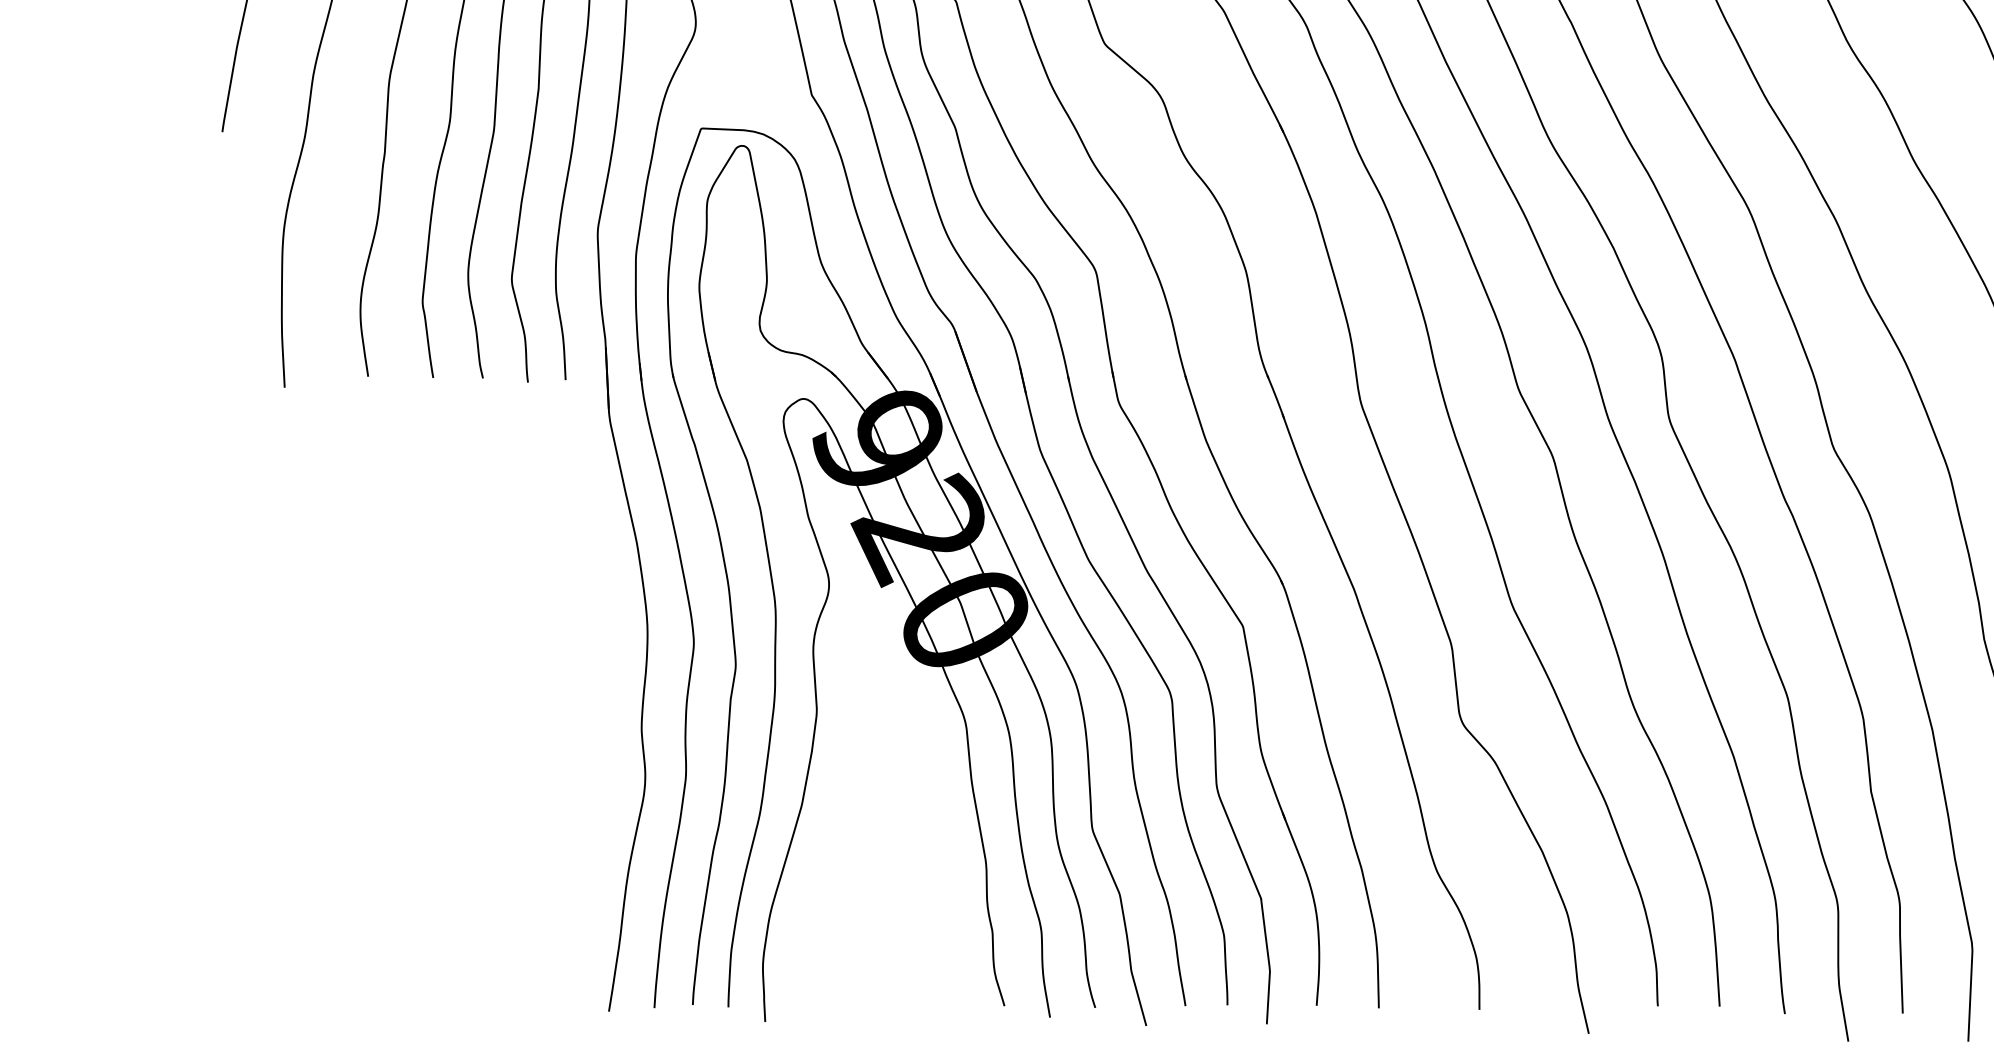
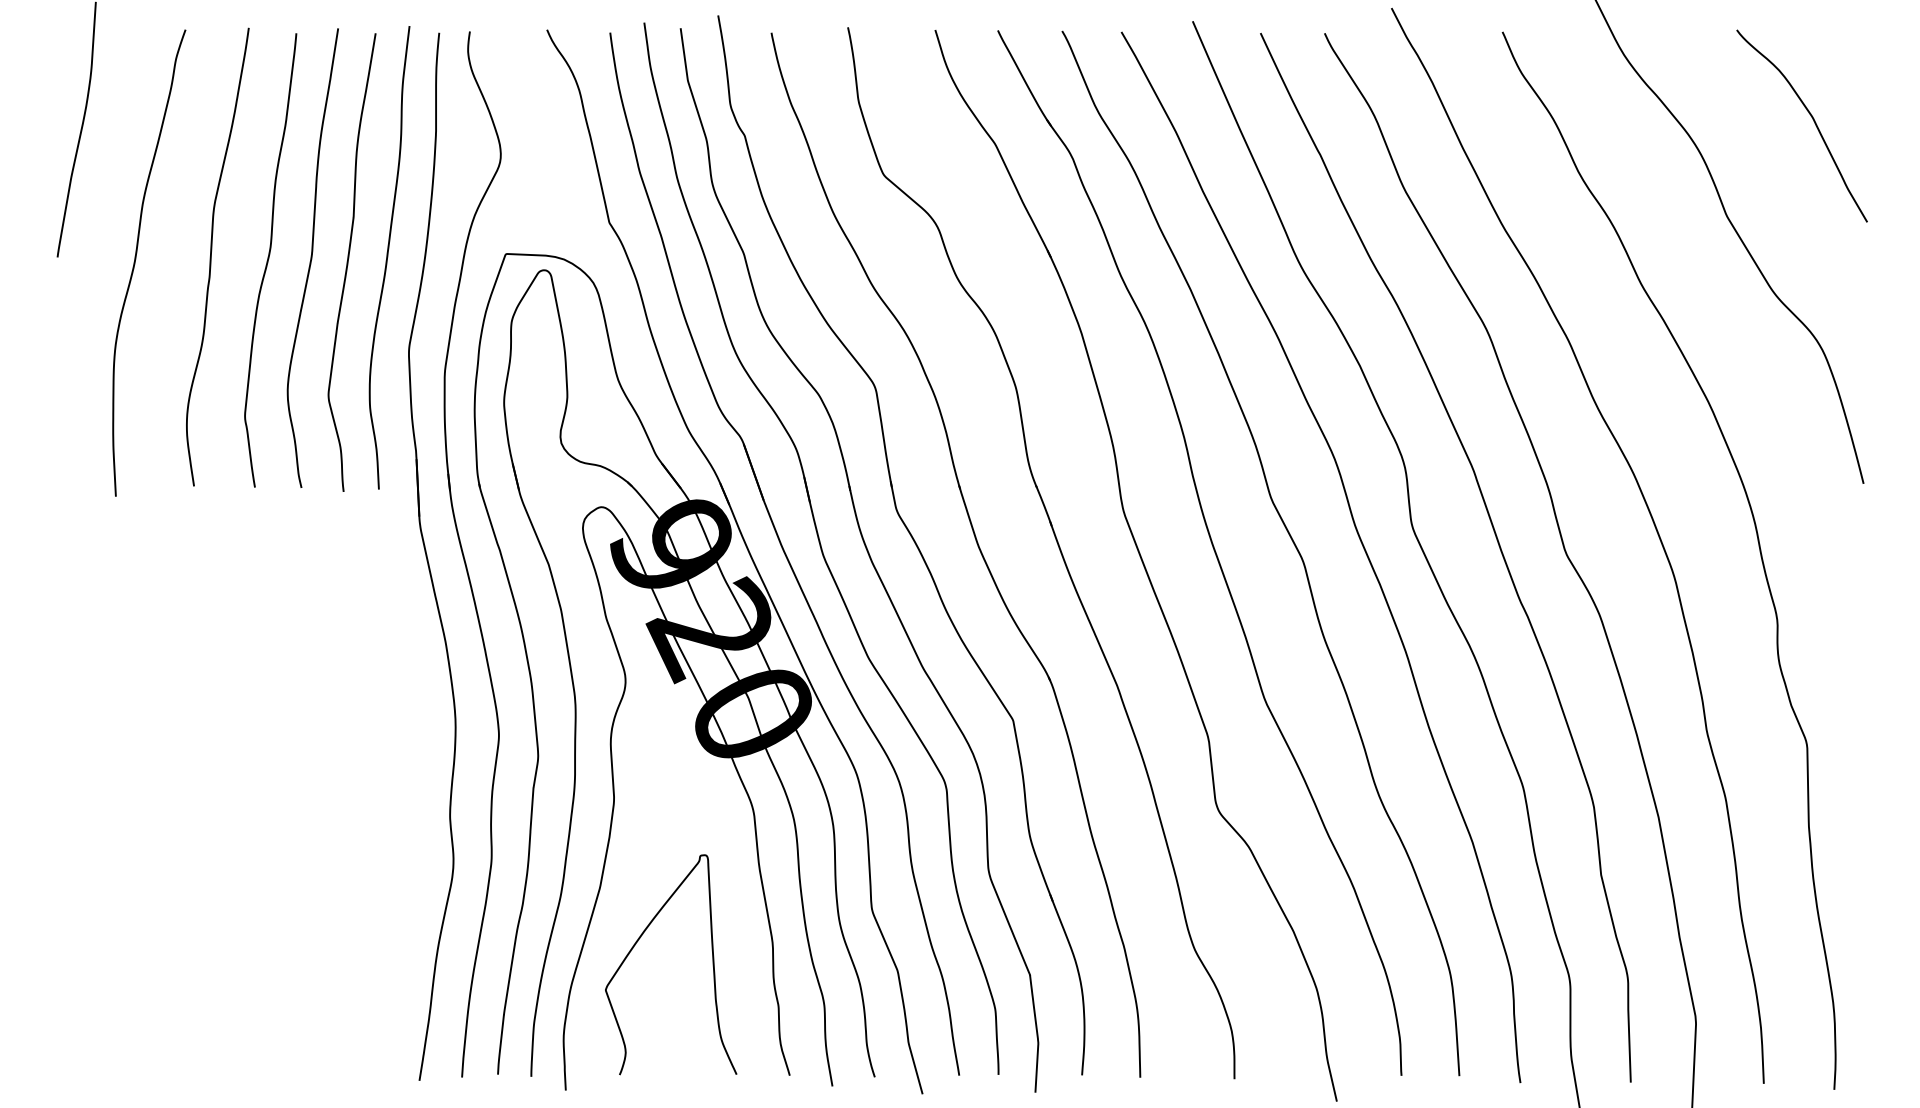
curve: (842, 862) -> (638, 941), added

